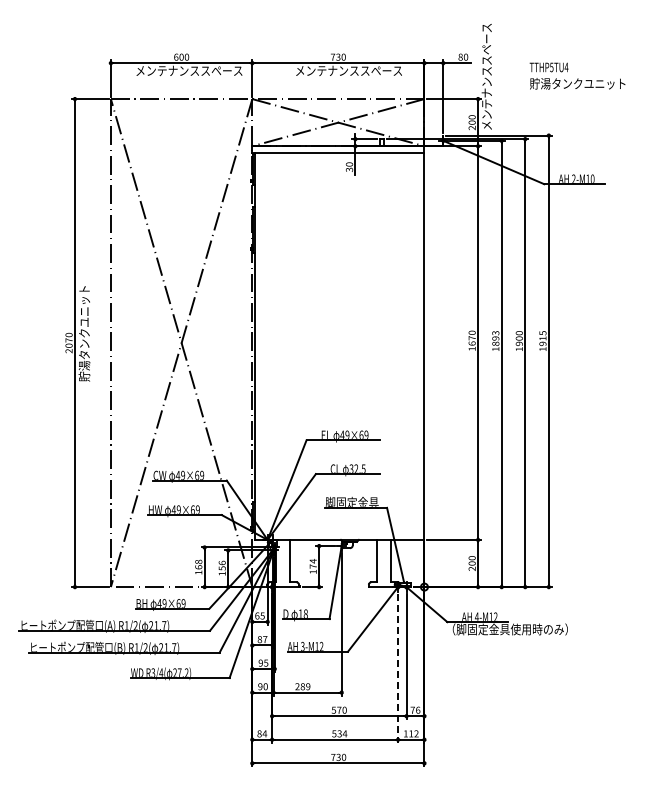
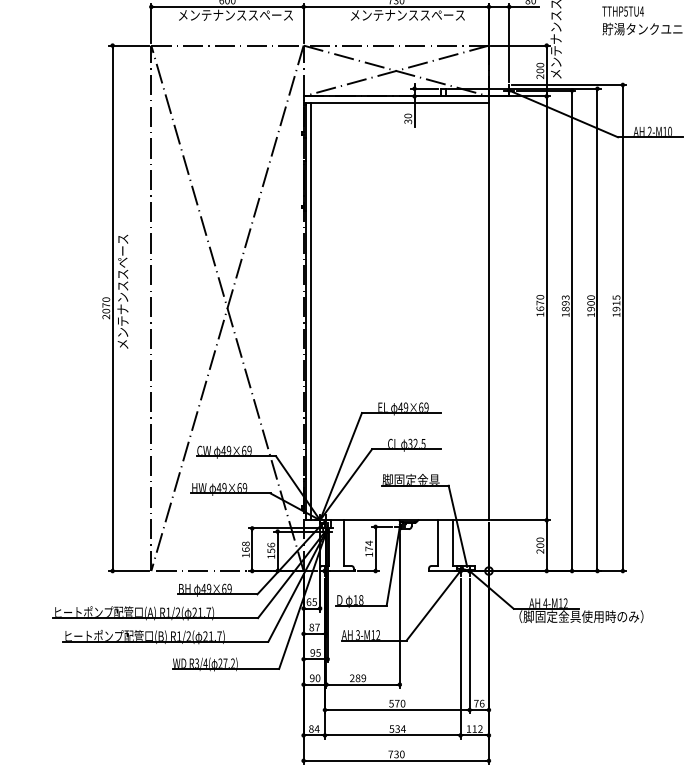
text: (84, 327) -> (122, 291), 貯湯タンクユニット -> メンテナンススペース
line: (259, 345) -> (311, 310), added
line: (398, 668) -> (460, 658), dashed -> solid

